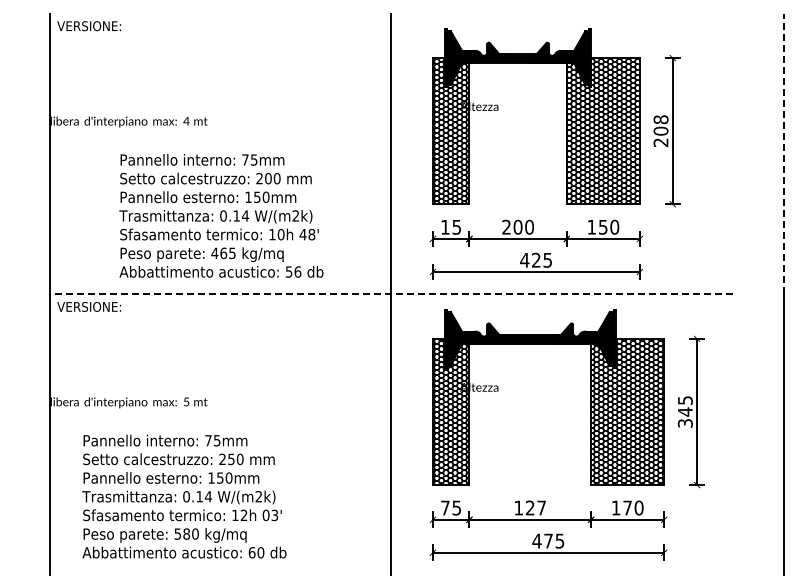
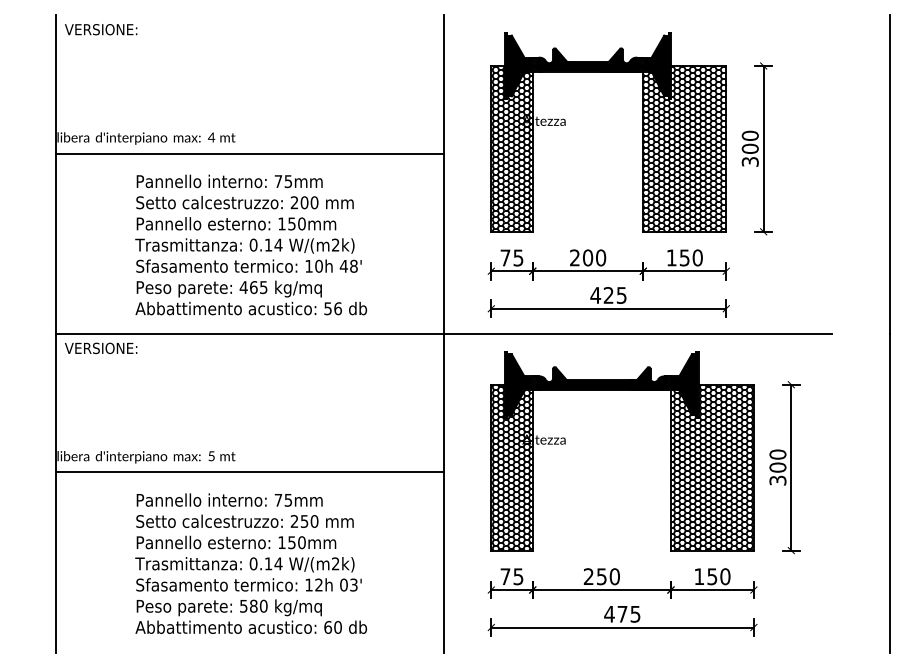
text: (660, 130) -> (749, 148), 208 -> 300
line: (219, 135) -> (249, 153), added
line: (783, 153) -> (889, 174), dashed -> solid
text: (445, 227) -> (505, 258), 15 -> 75
line: (391, 294) -> (444, 334), dashed -> solid
text: (684, 406) -> (776, 461), 345 -> 300
line: (219, 416) -> (249, 472), added
text: (184, 496) -> (251, 563), moved
text: (530, 507) -> (602, 576), 127 -> 250
text: (627, 507) -> (712, 576), 170 -> 150

